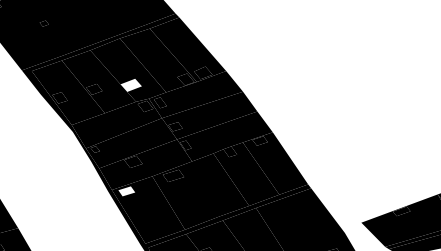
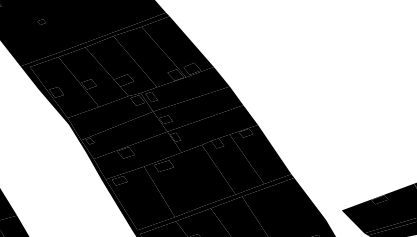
fill: (130, 84) -> (123, 79), added
fill: (126, 191) -> (119, 180), added

